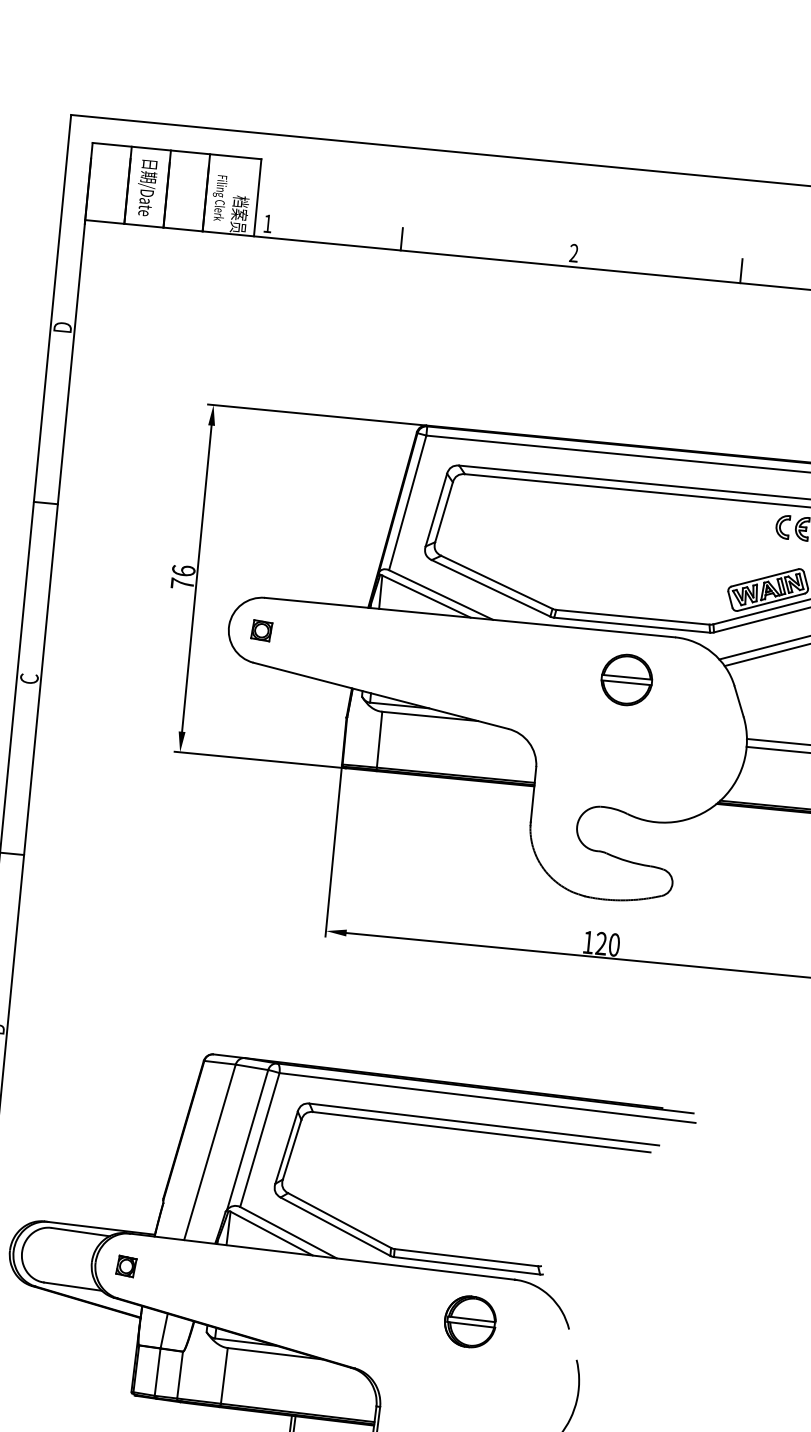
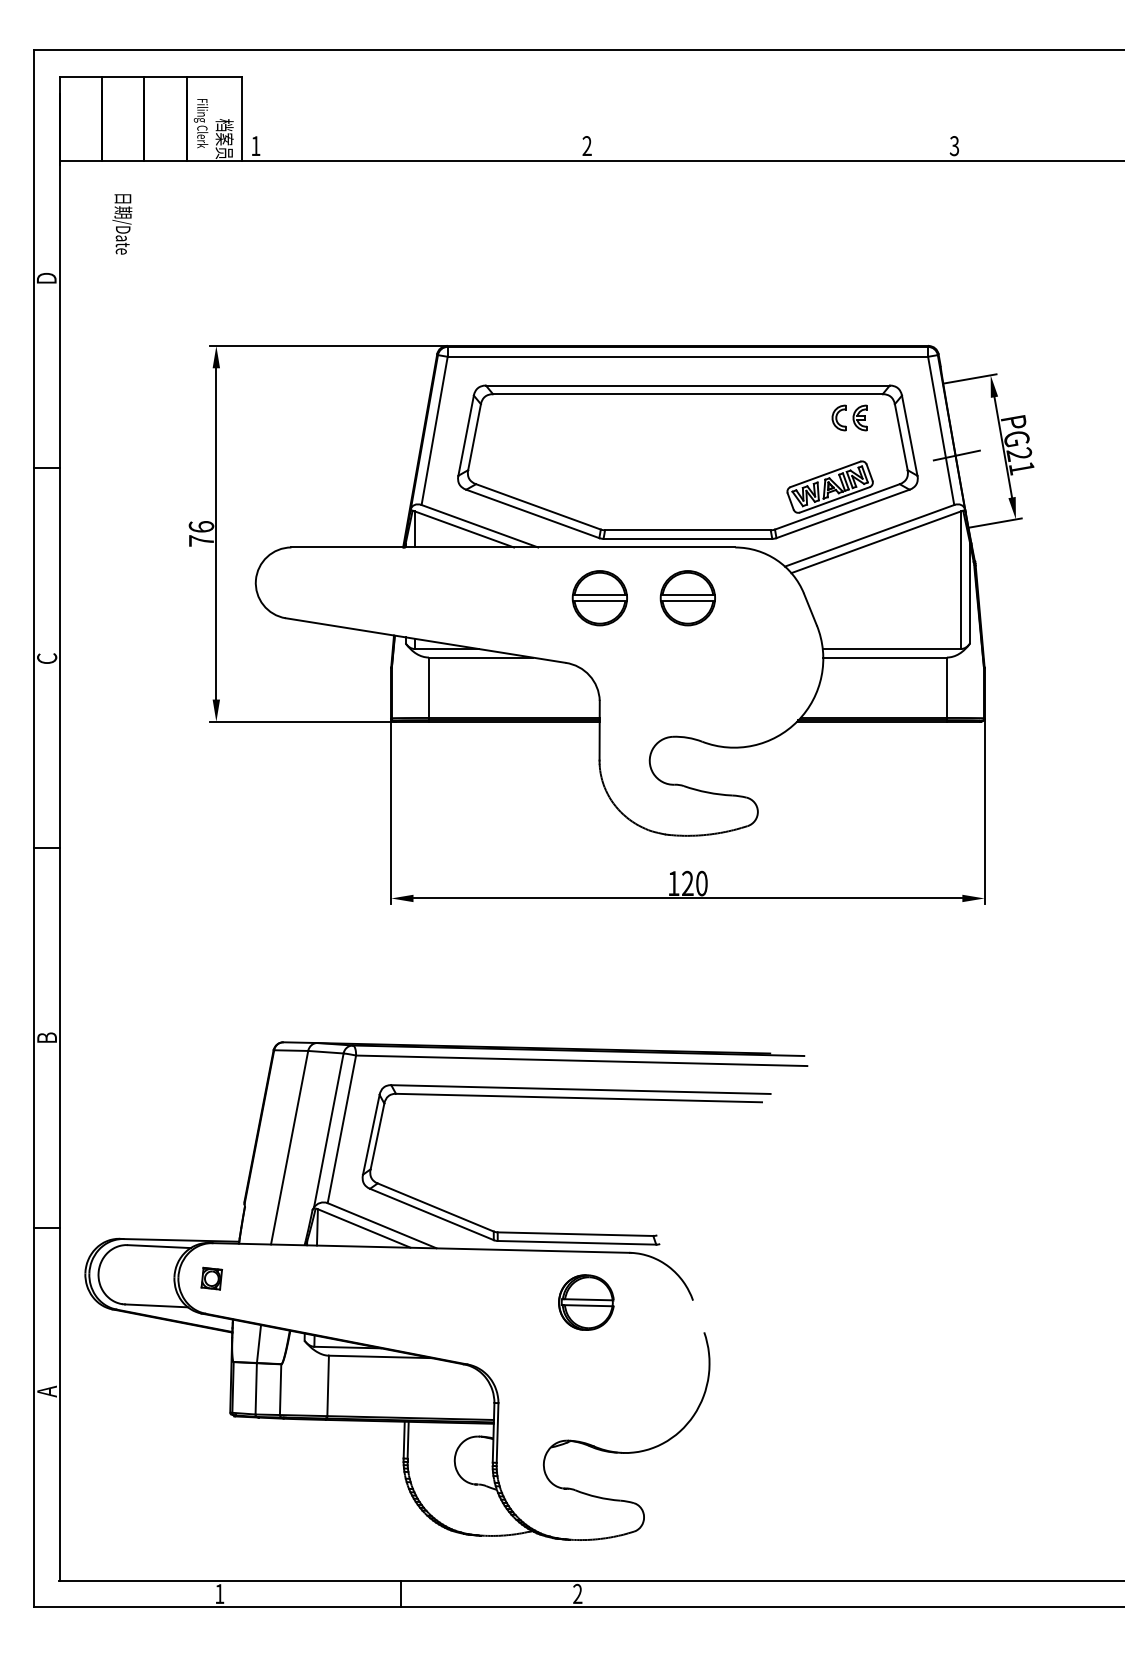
text: (146, 188) -> (122, 224), moved
line: (402, 238) -> (401, 148), removed
line: (741, 270) -> (768, 147), removed
part: (261, 630) -> (290, 582), removed
part: (545, 672) -> (599, 598), added

